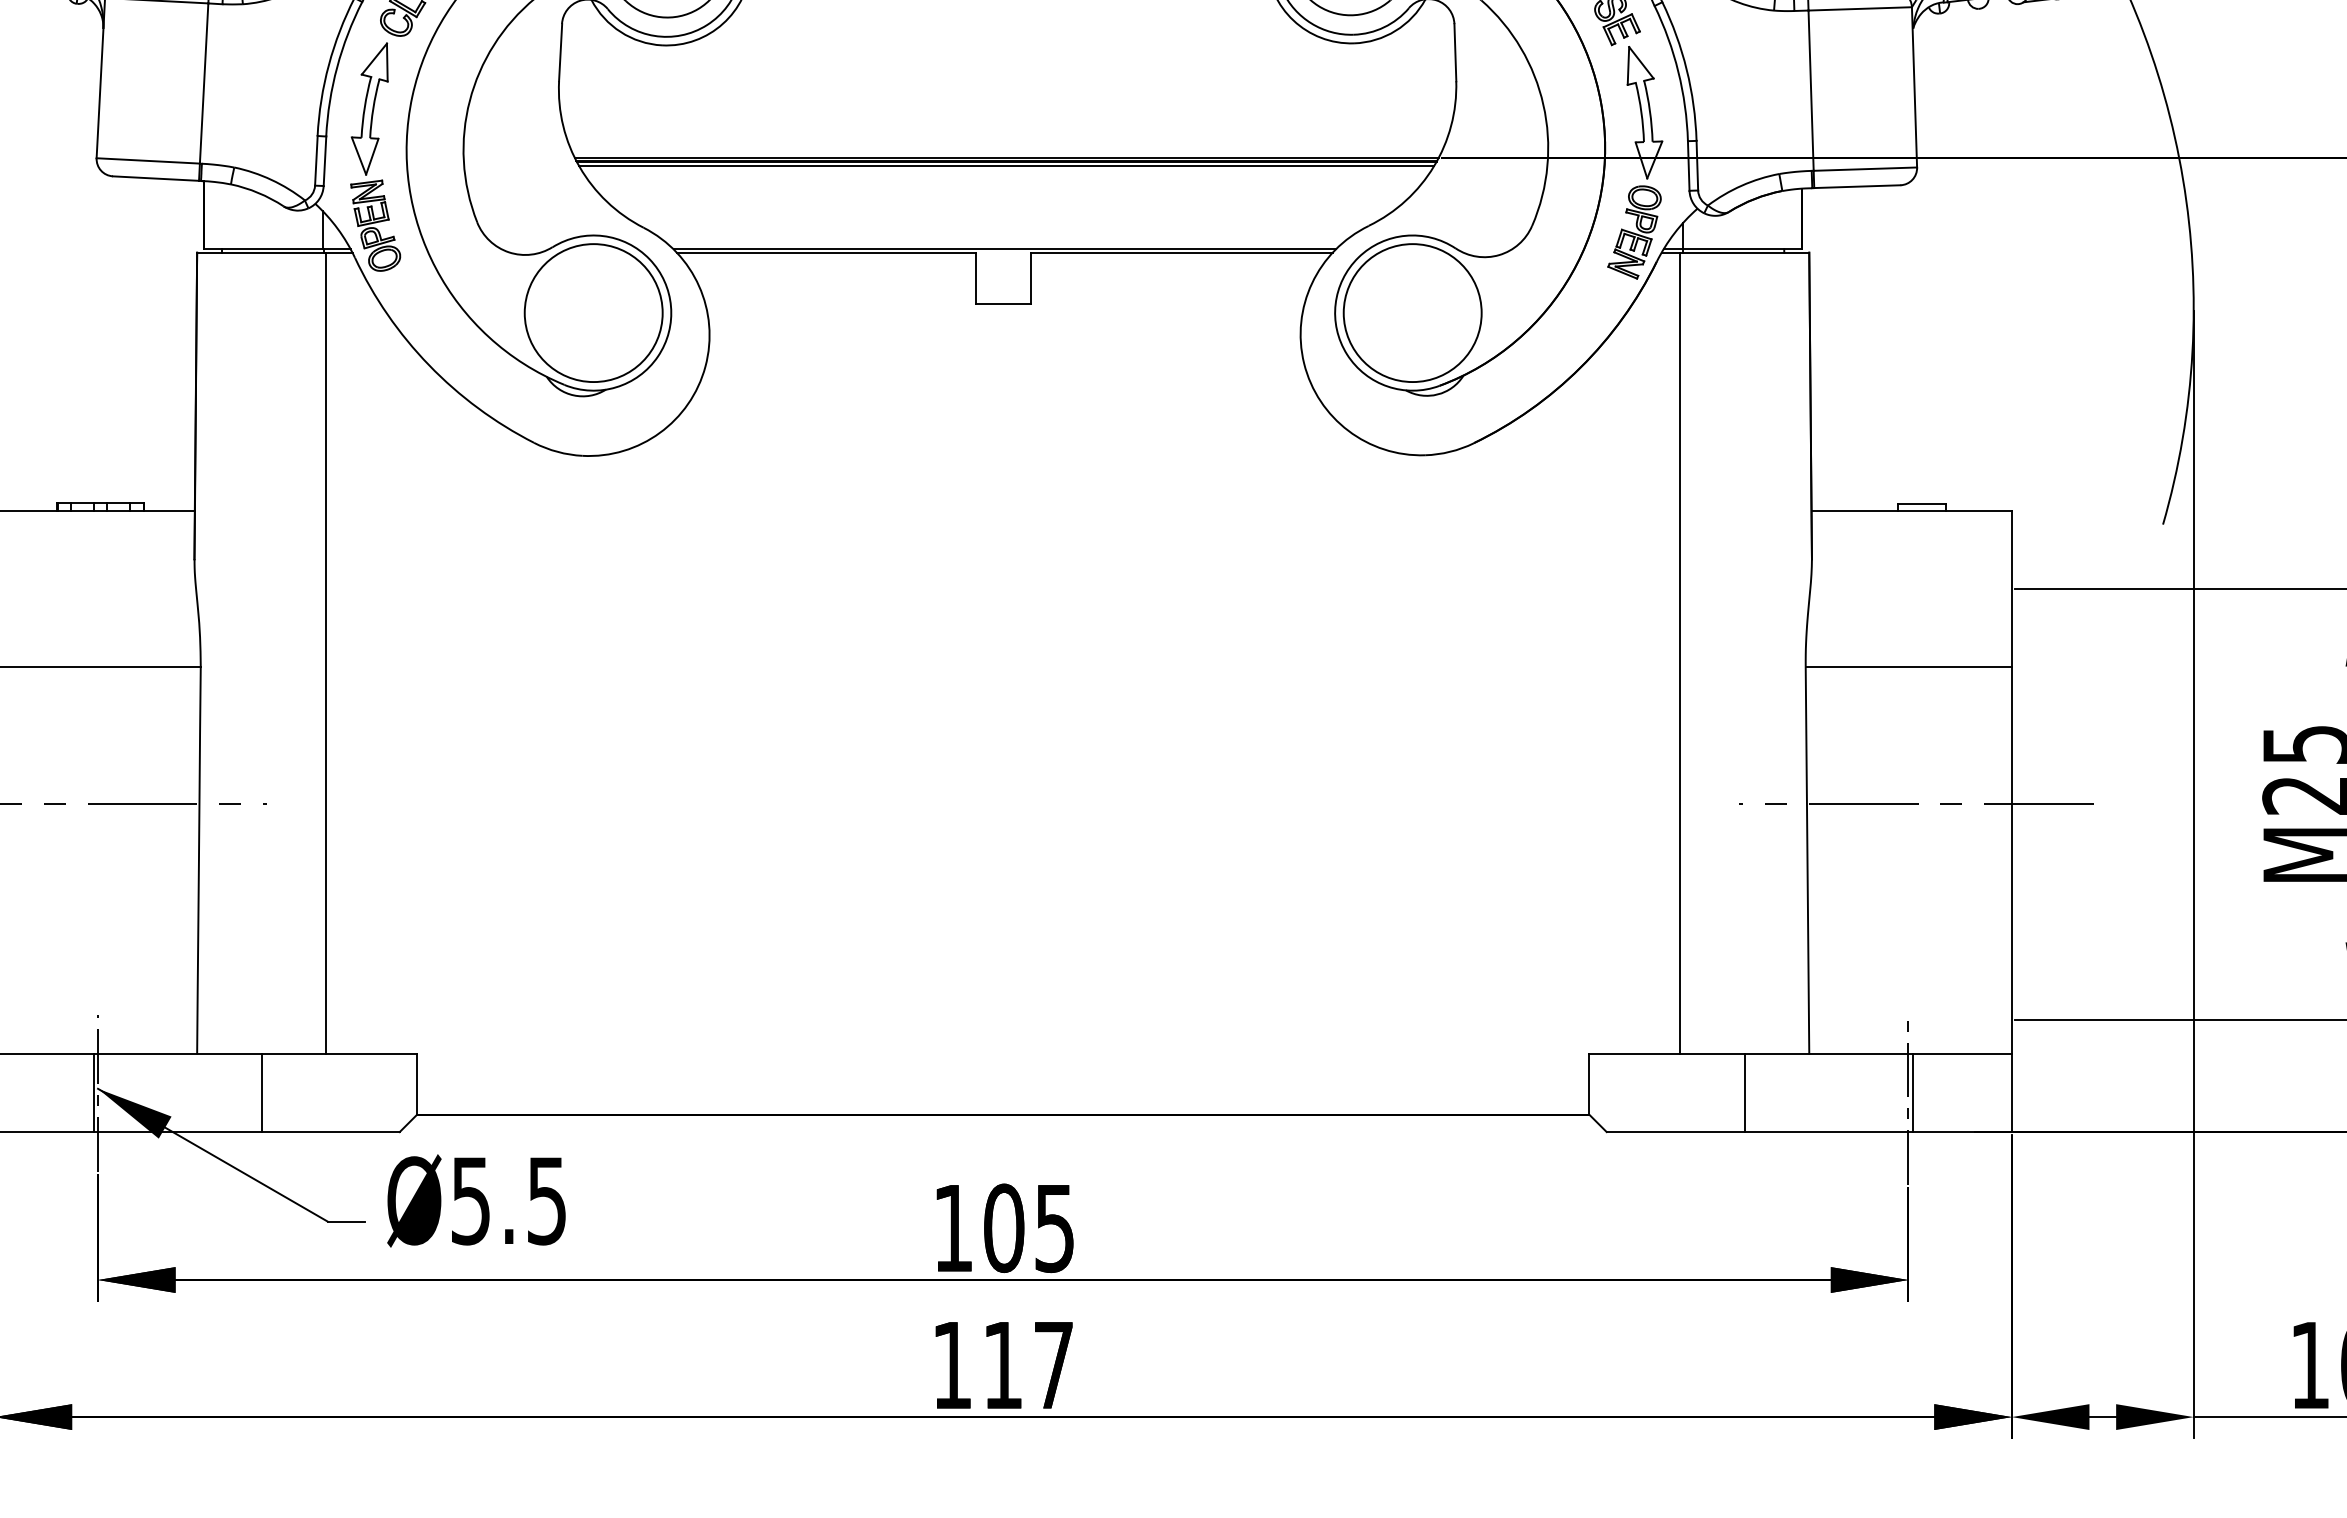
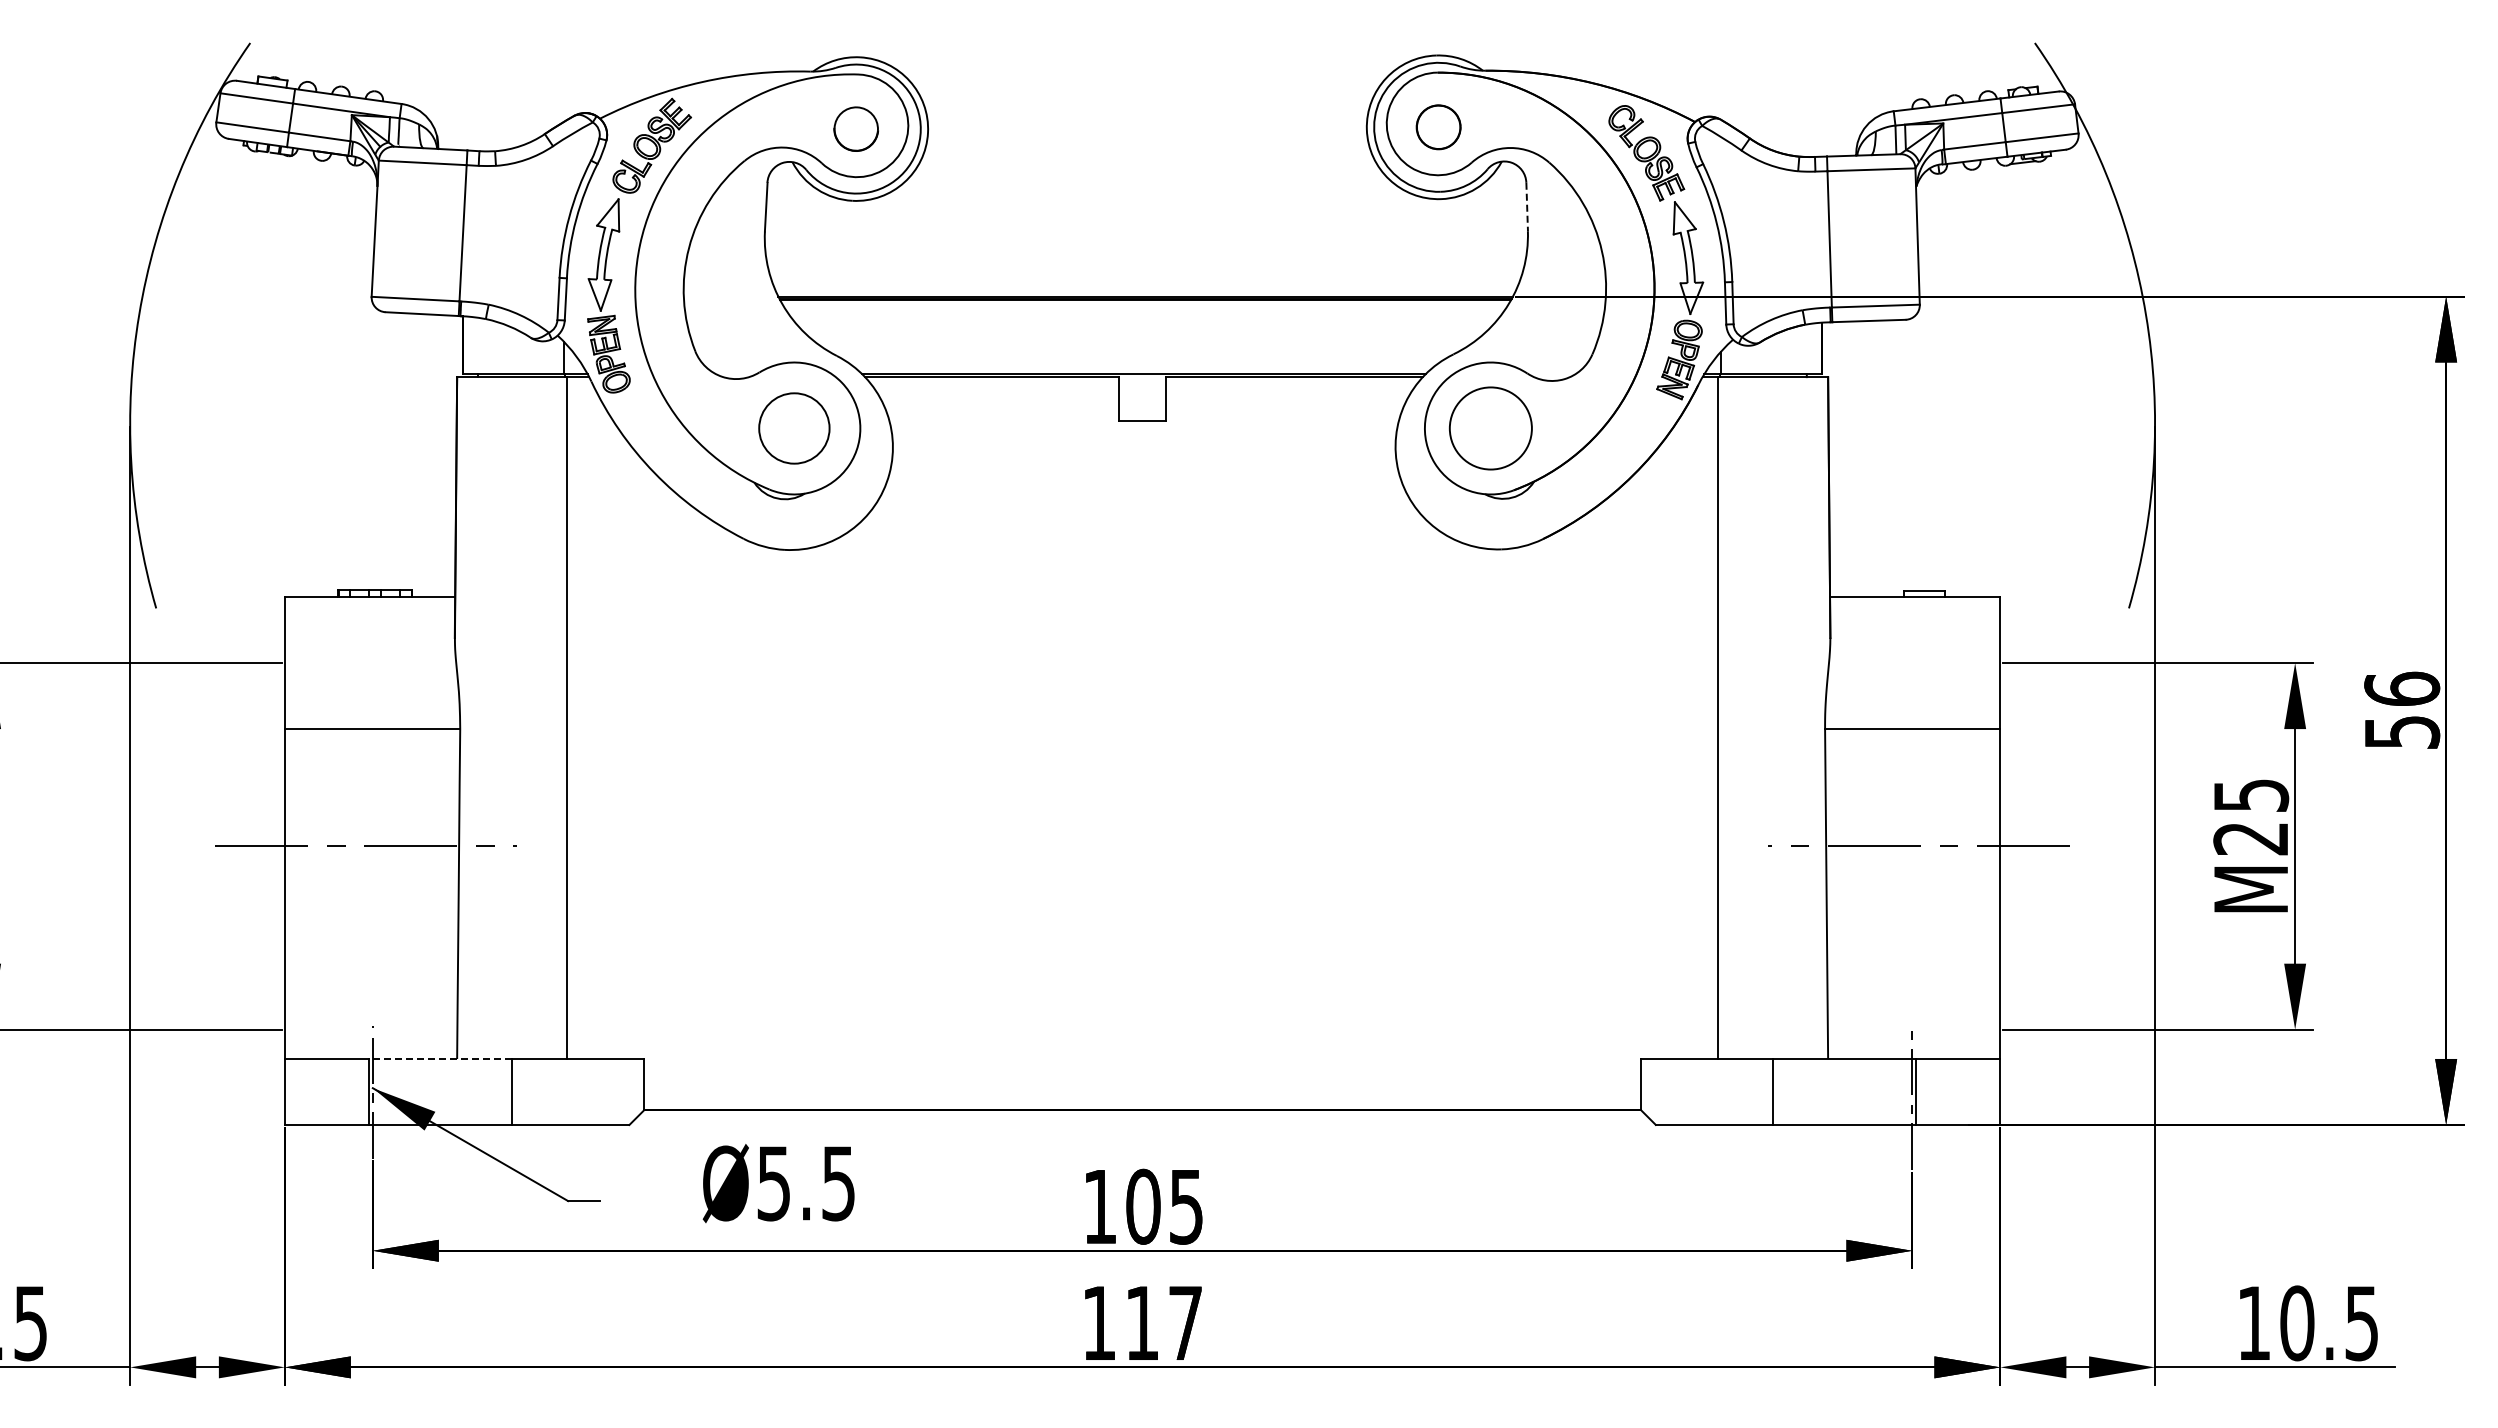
line: (1455, 53) -> (1527, 207), solid -> dashed
line: (1006, 166) -> (1145, 303), removed
circle: (593, 313) -> (794, 428), size x0.6
circle: (1412, 313) -> (1490, 428), size x0.7
line: (177, 1055) -> (440, 1059), solid -> dashed
text: (476, 1200) -> (778, 1183), moved

